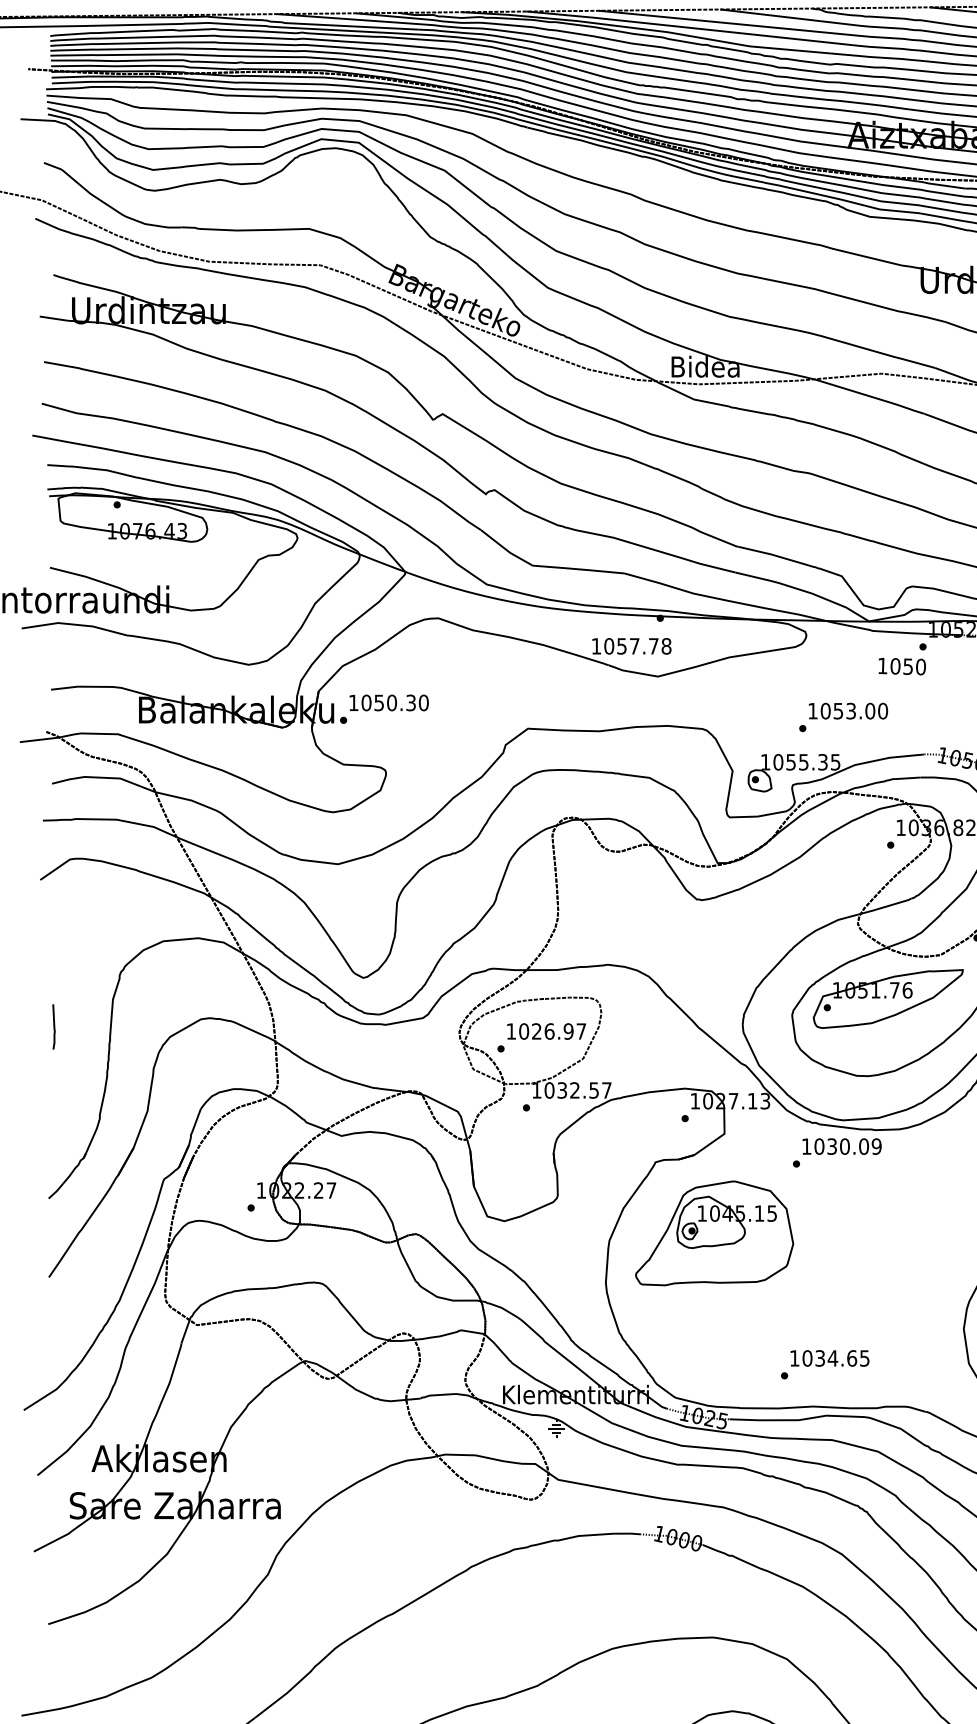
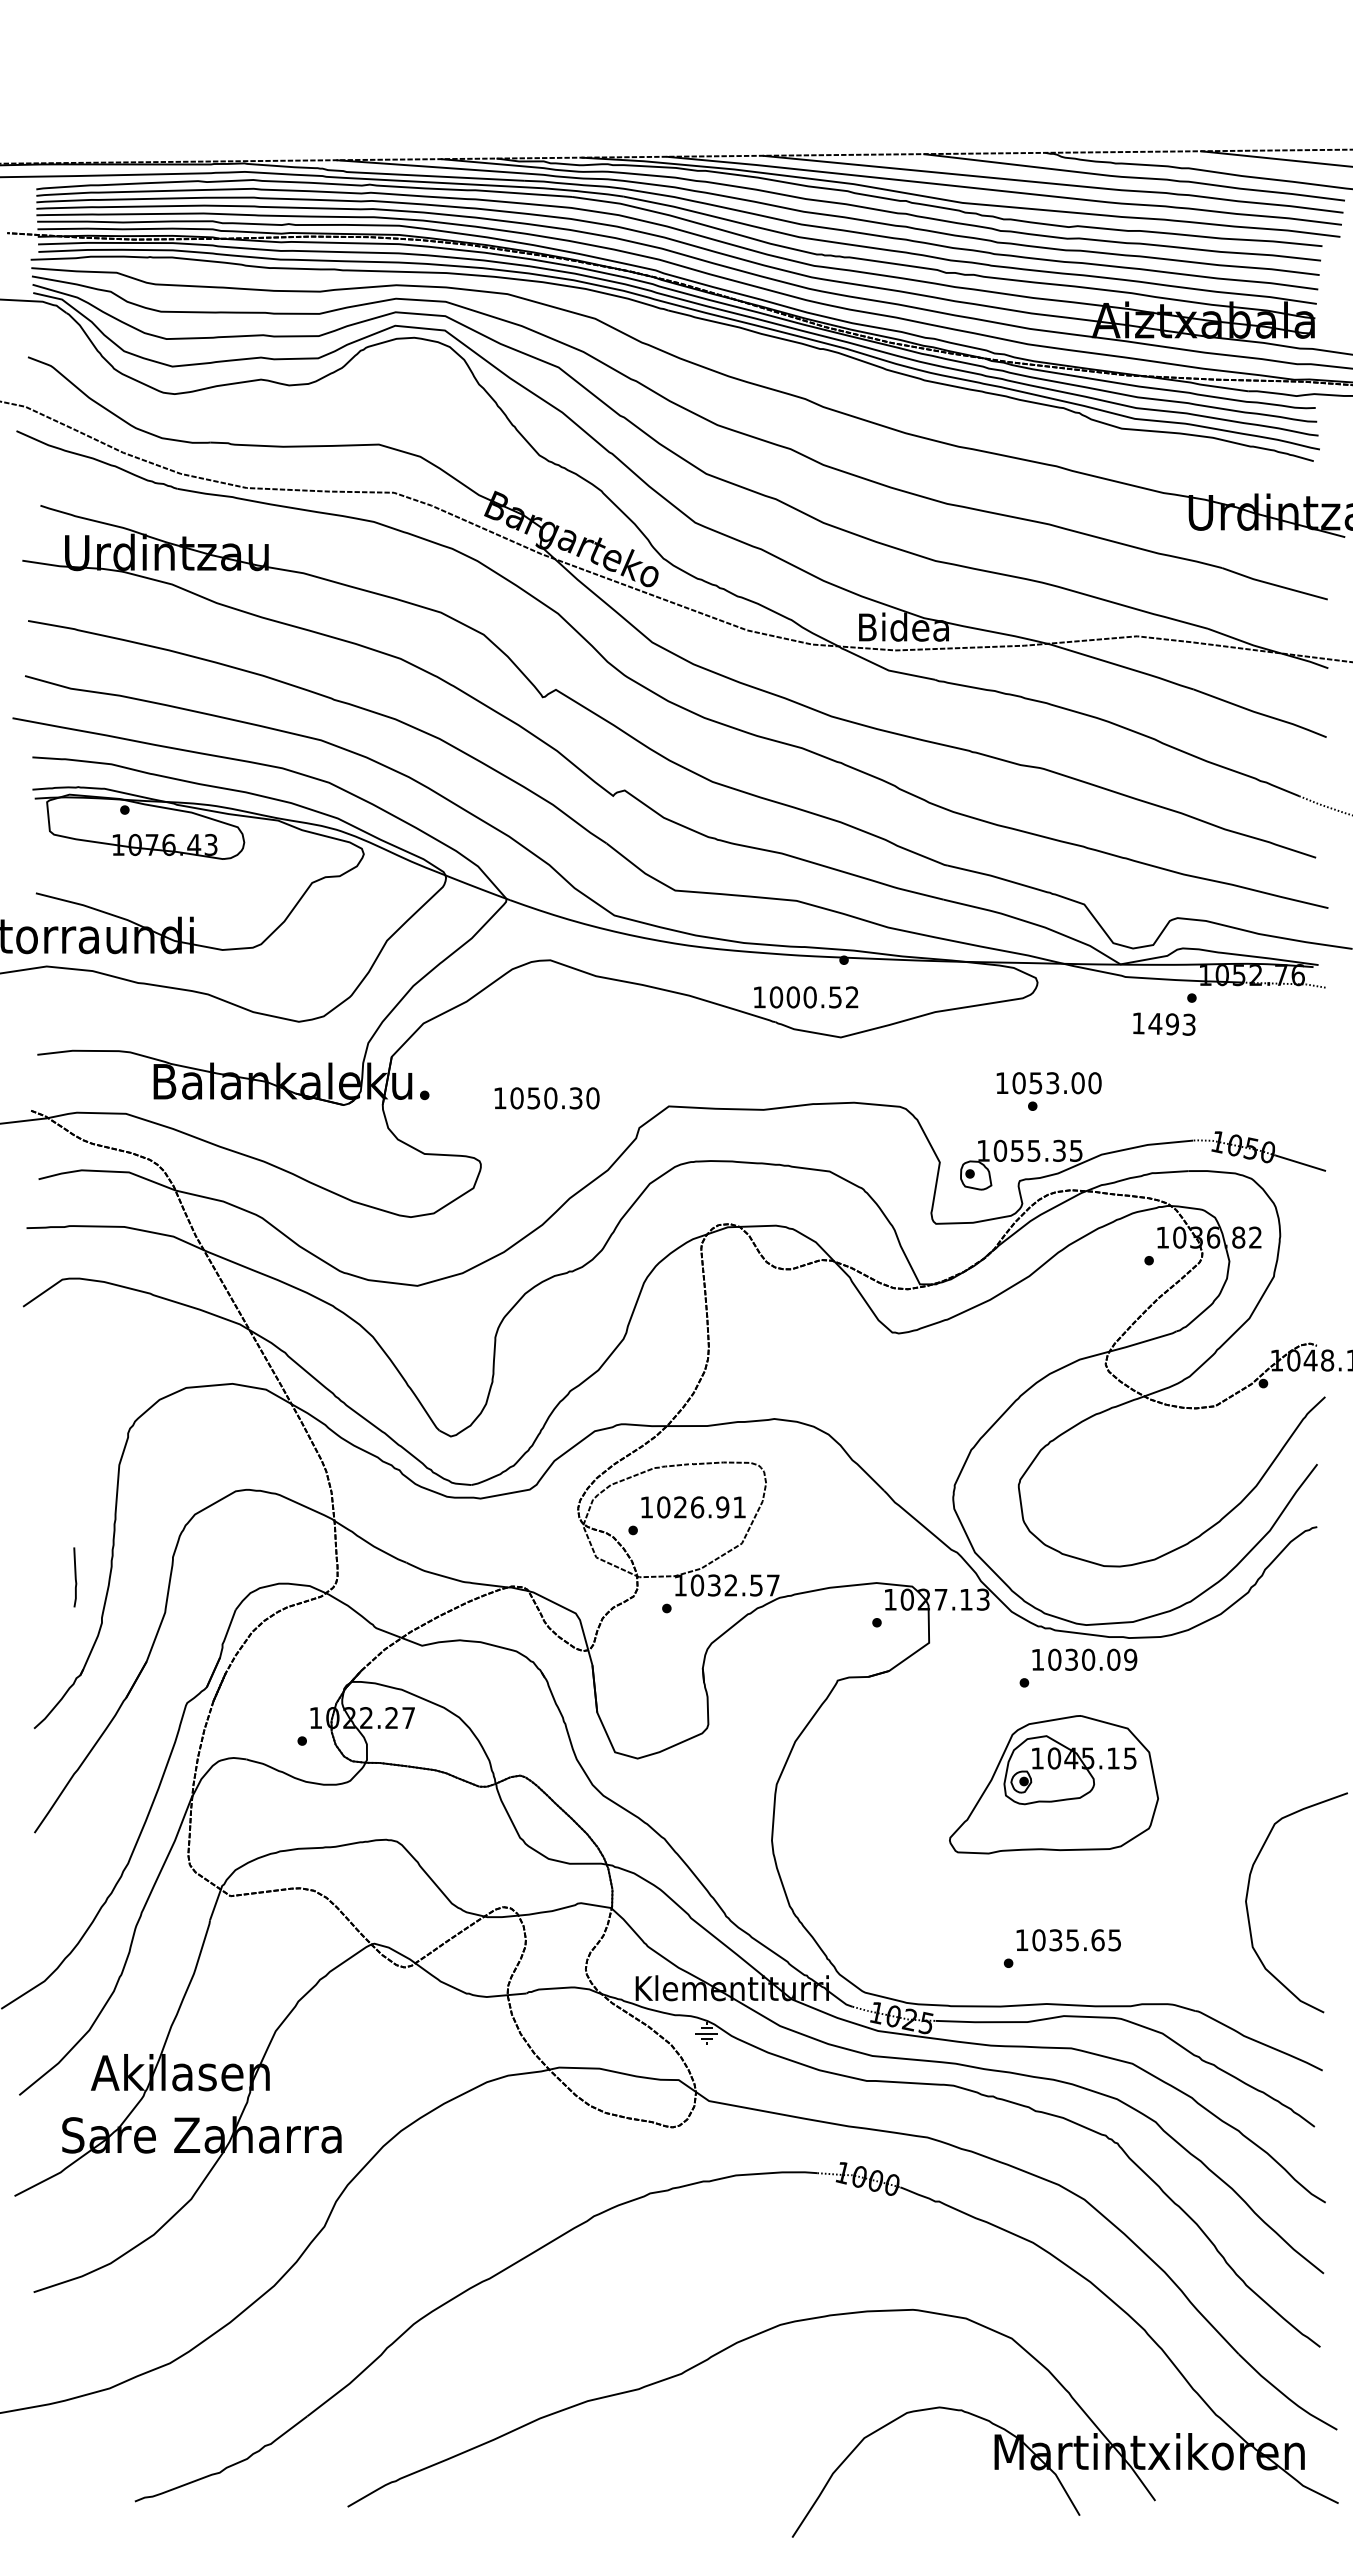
text: (644, 646) -> (822, 997), 1057.78 -> 1000.52
text: (907, 666) -> (1171, 1023), 1050 -> 1493
text: (388, 703) -> (546, 1098), moved
text: (847, 711) -> (1048, 1083), moved
part: (887, 999) -> (1145, 1464), removed
curve: (54, 1027) -> (75, 1577), moved
text: (581, 1031) -> (739, 1507), 1026.97 -> 1026.91
part: (714, 1233) -> (1053, 1784), moved
text: (832, 1358) -> (1072, 1940), 1034.65 -> 1035.65

